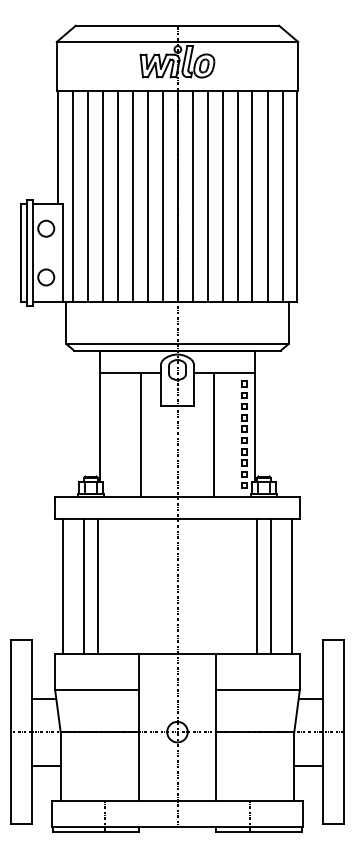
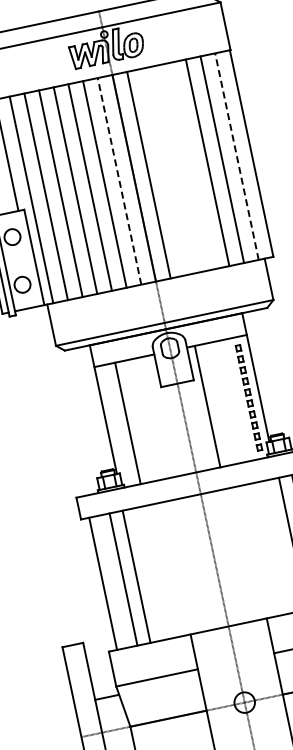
line: (207, 195) -> (163, 171), removed
line: (222, 195) -> (178, 168), removed
line: (237, 195) -> (192, 165), removed
line: (162, 196) -> (119, 181), solid -> dashed
line: (282, 196) -> (237, 156), solid -> dashed
line: (140, 434) -> (127, 423), moved
line: (214, 434) -> (207, 406), moved

